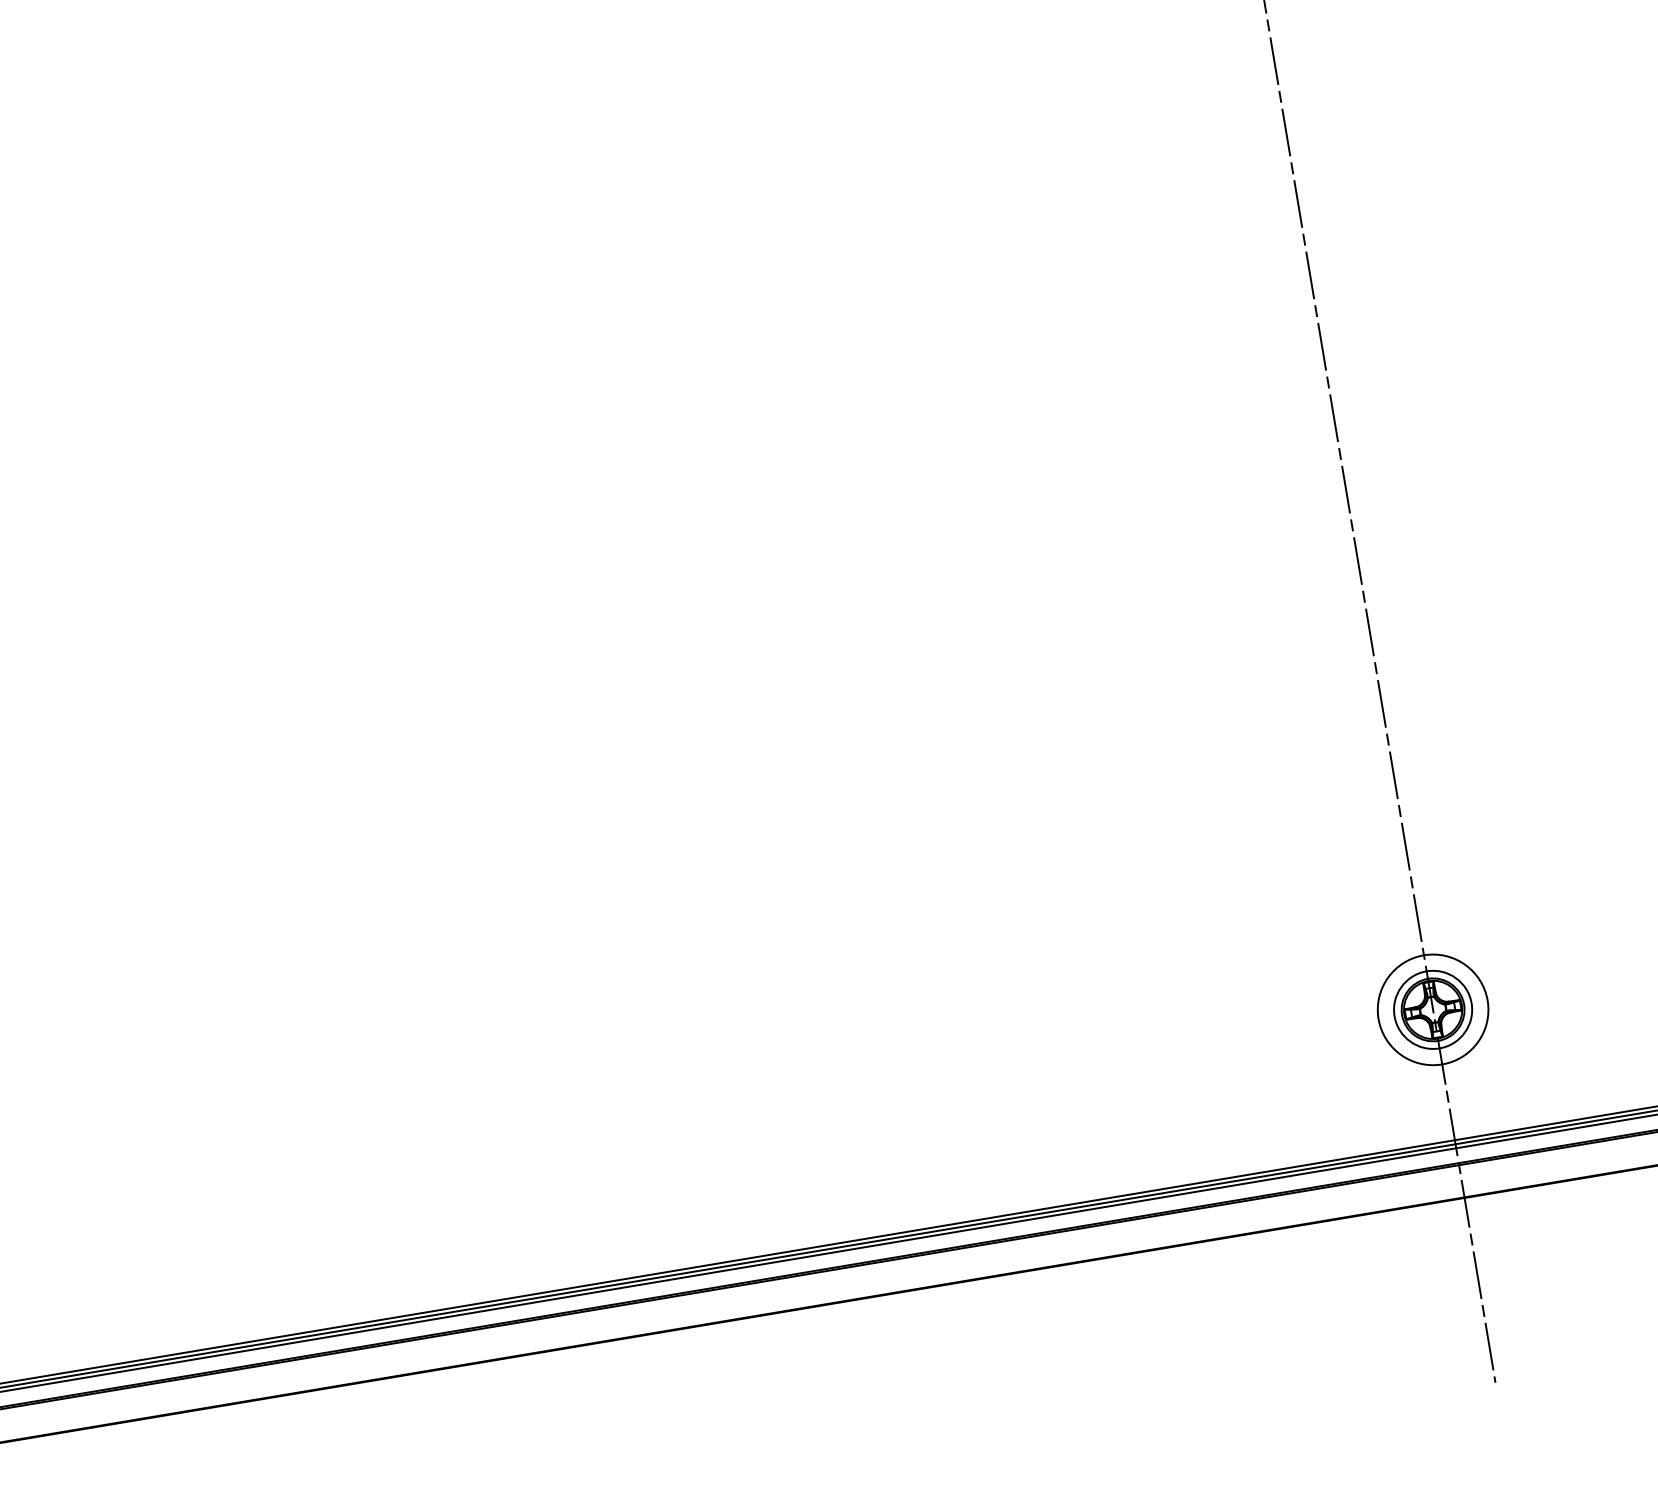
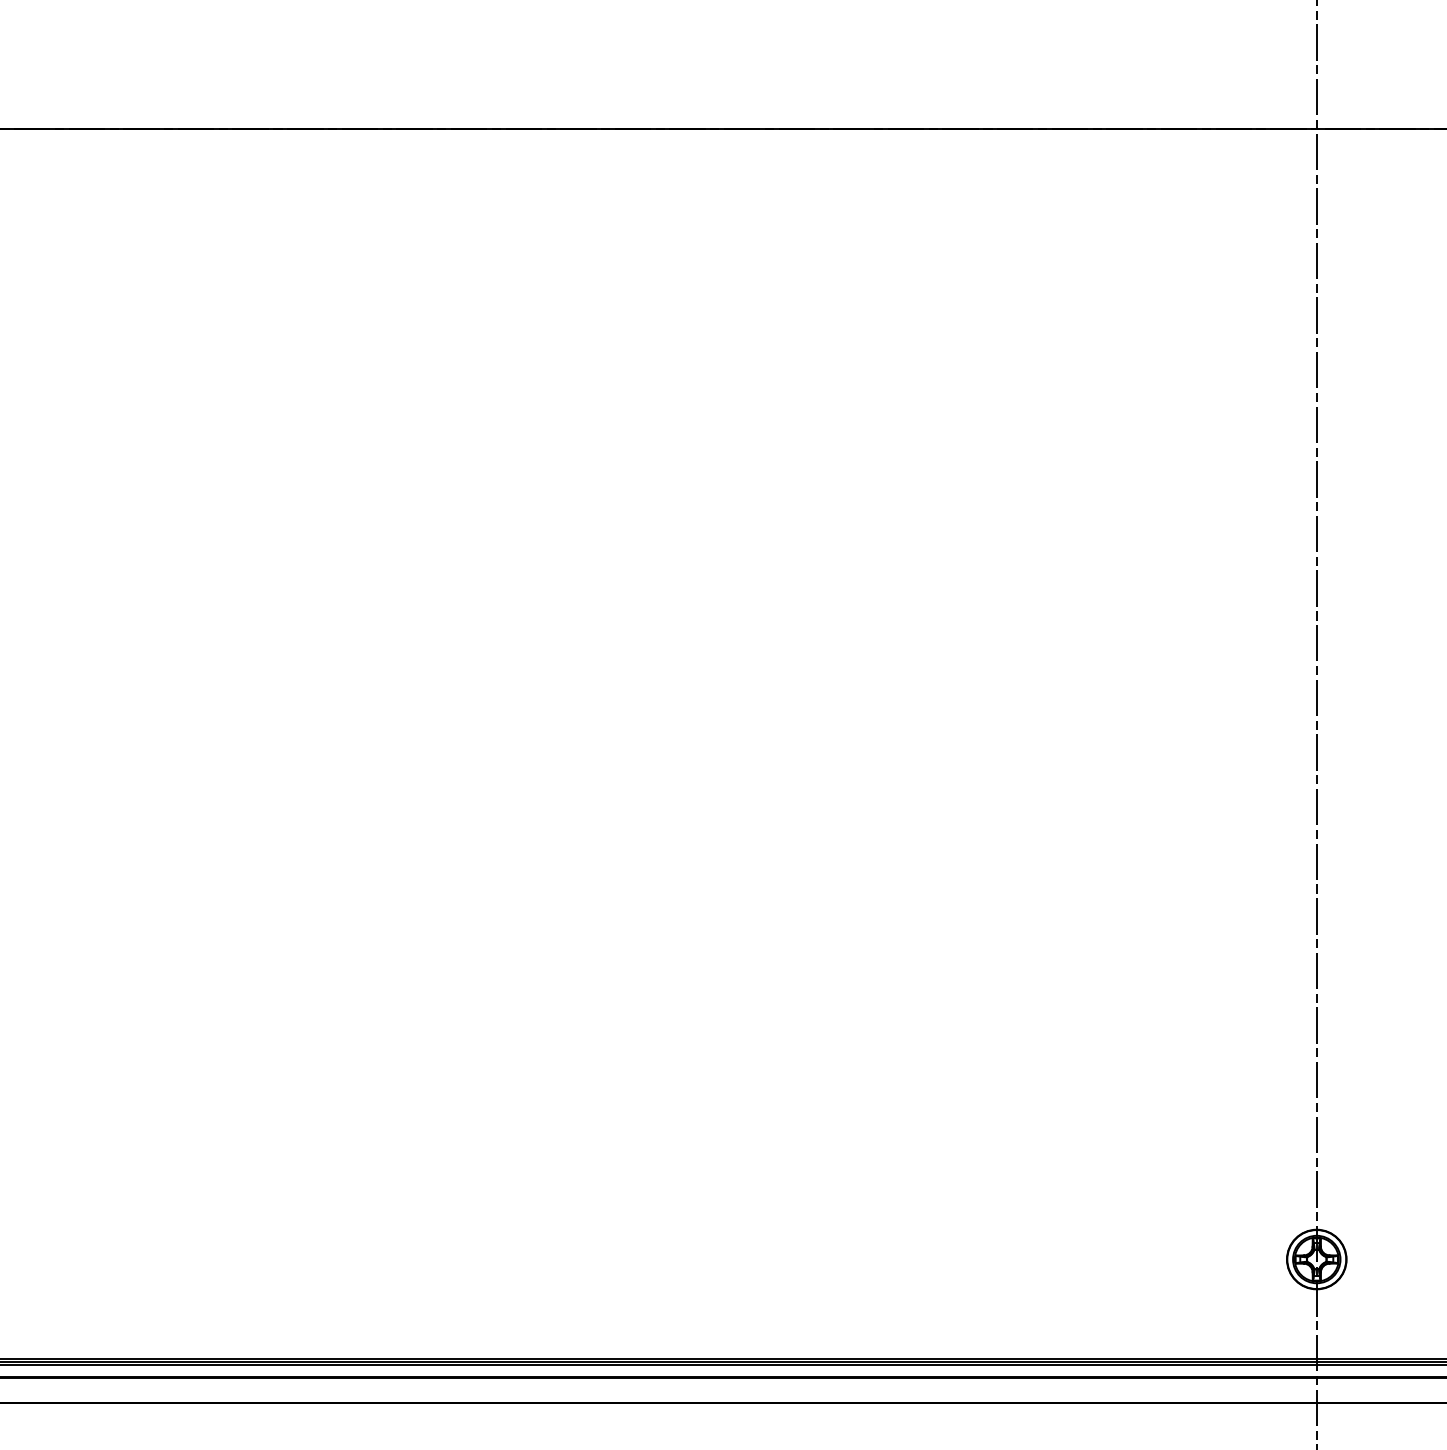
circle: (1432, 1009) -> (1316, 1259), size x0.71

